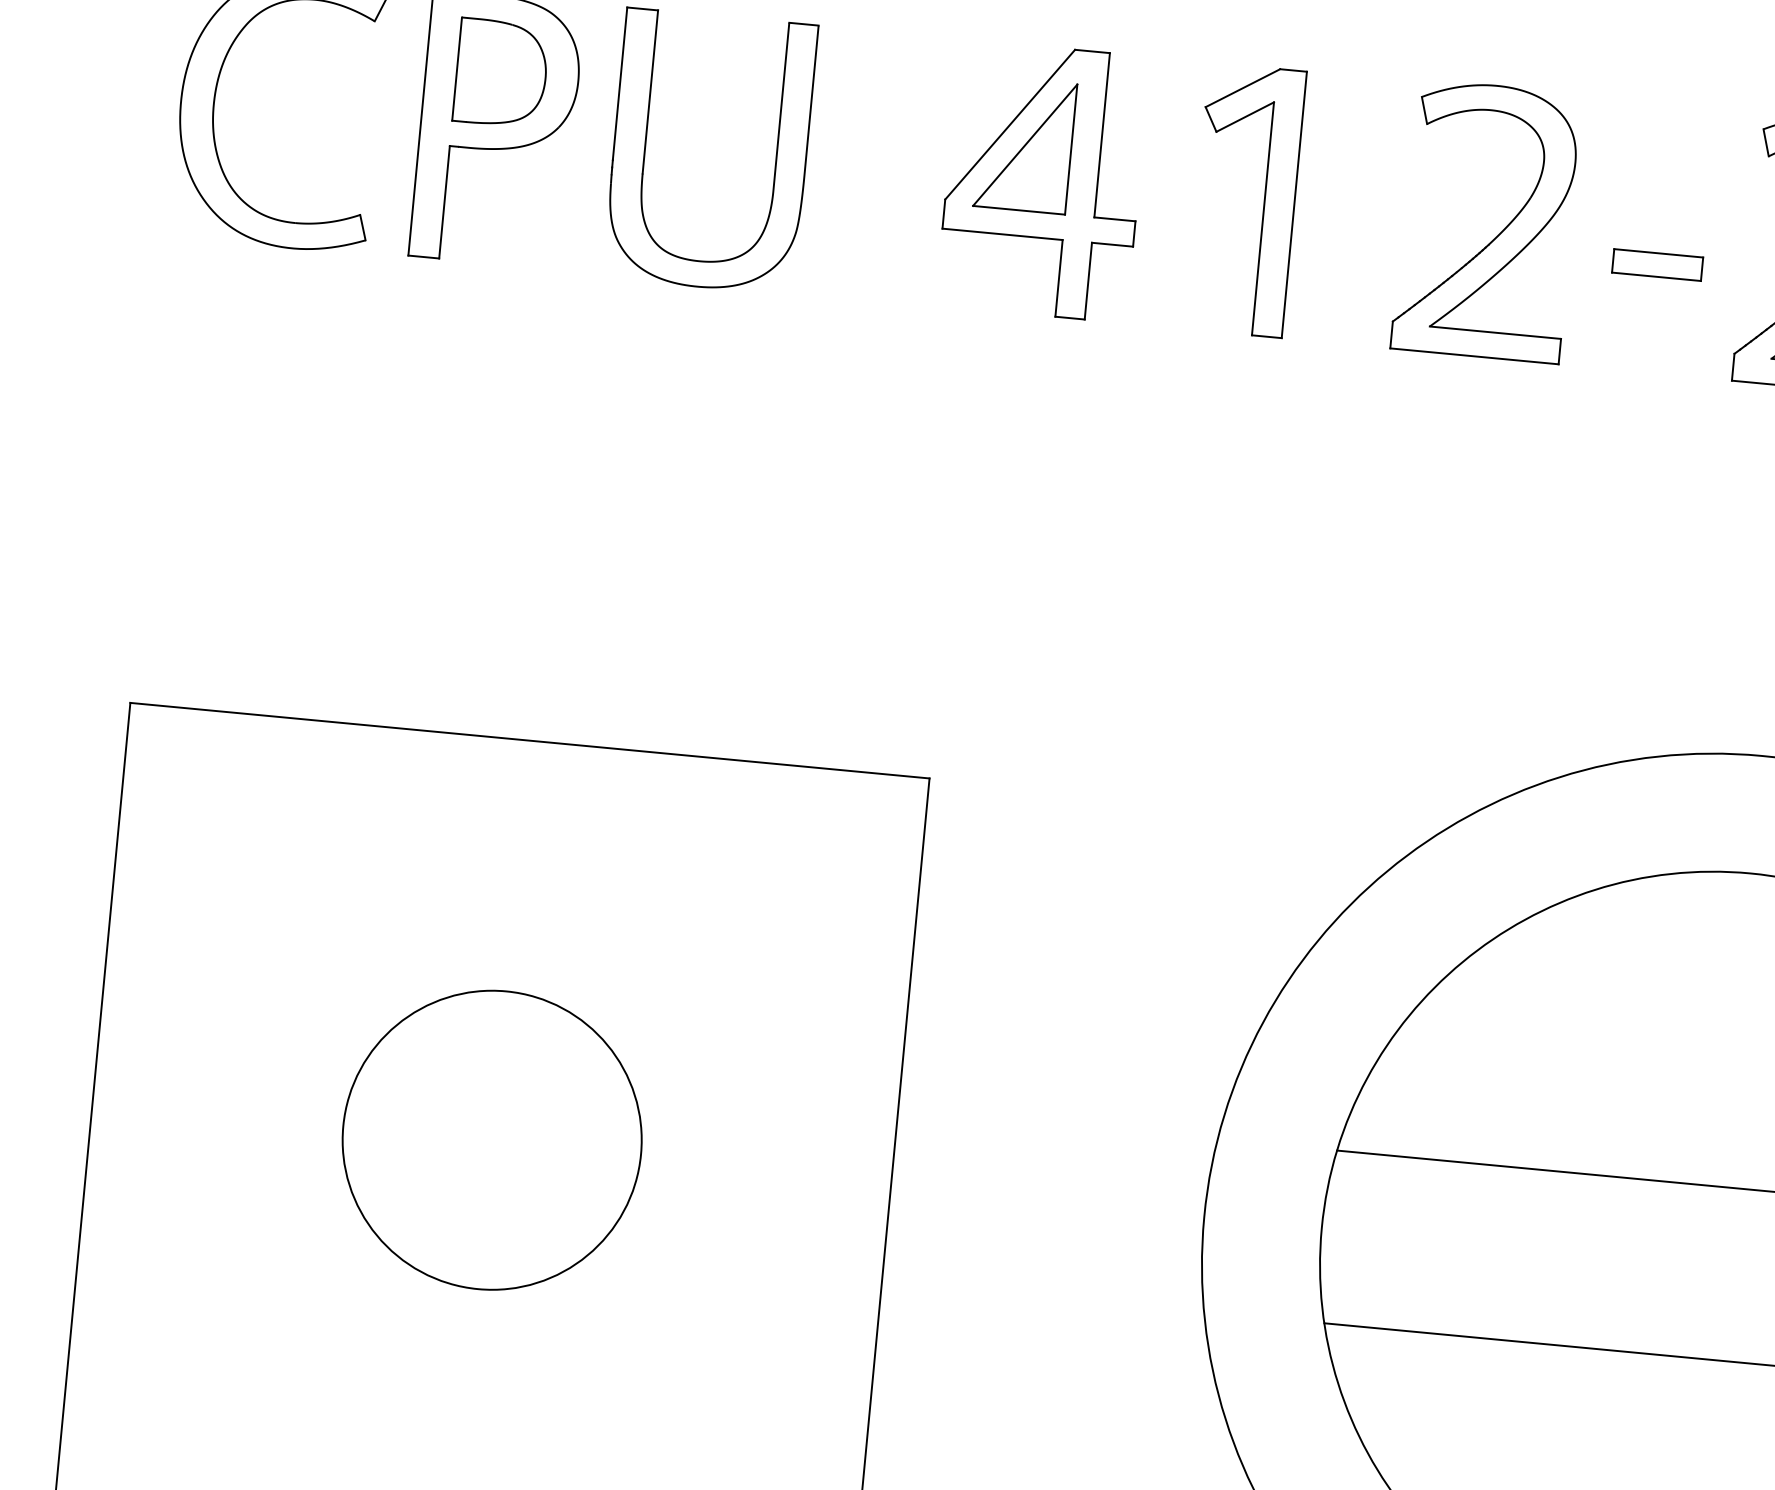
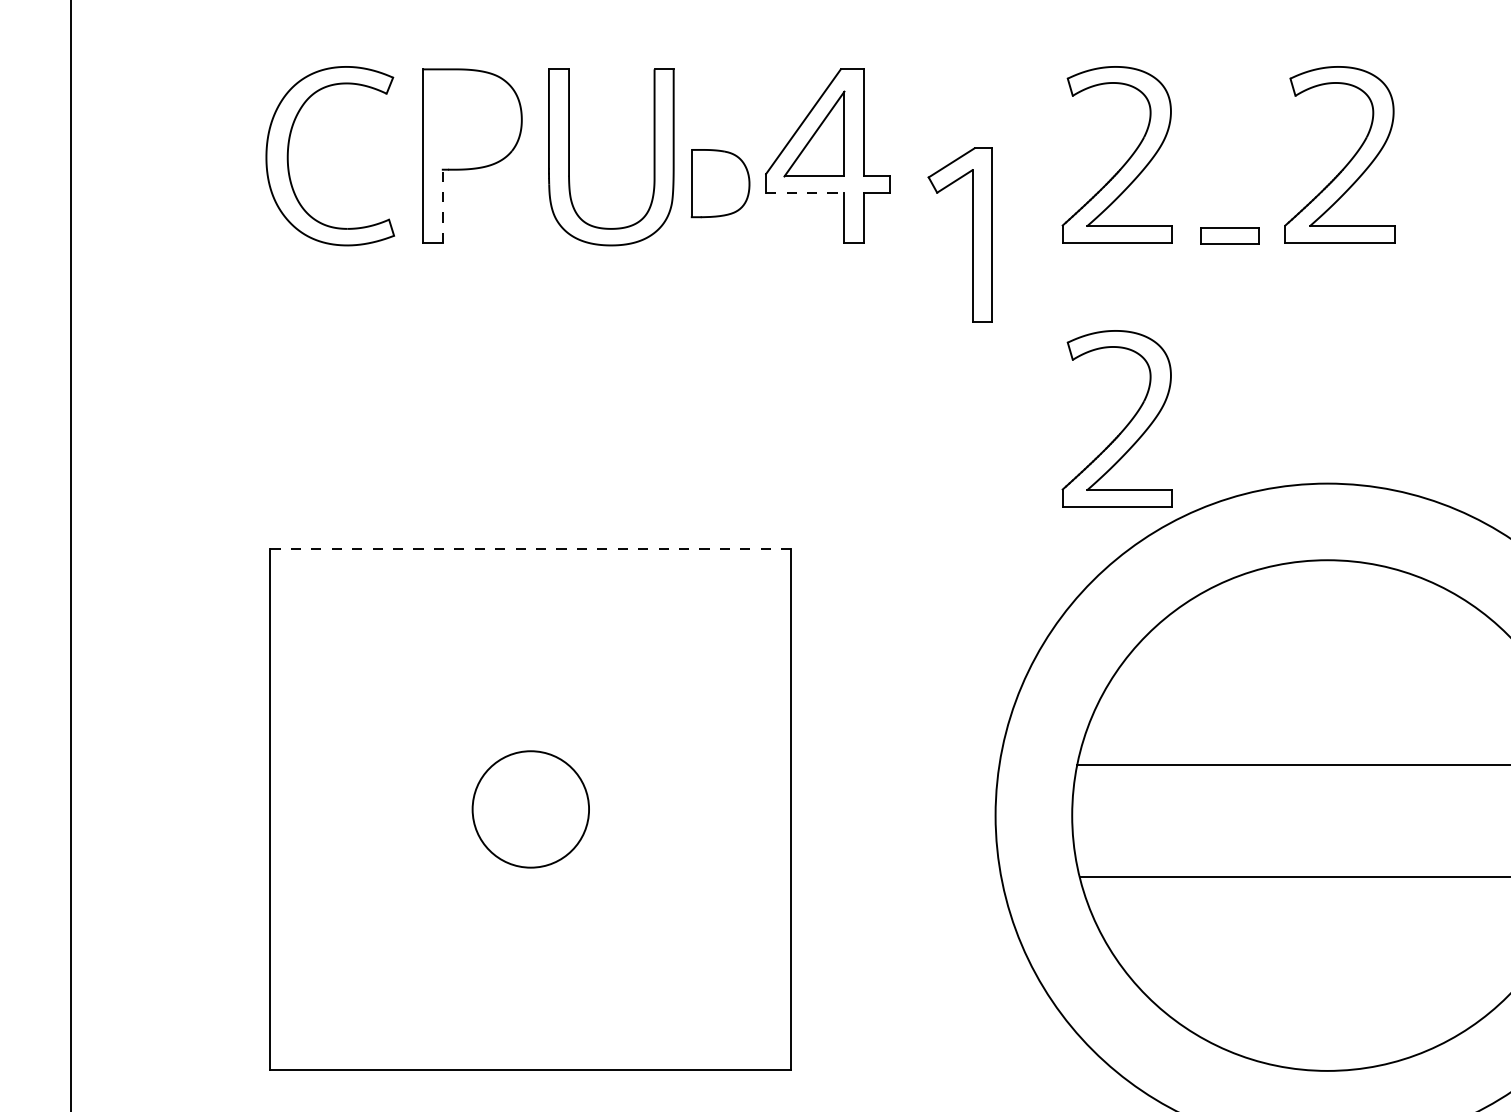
part: (501, 73) -> (720, 183), moved
part: (1264, 201) -> (972, 234), moved
line: (444, 202) -> (442, 206), solid -> dashed
line: (1002, 235) -> (805, 193), solid -> dashed
part: (1656, 264) -> (1229, 235), moved
part: (1461, 636) -> (1126, 424), added
line: (530, 741) -> (531, 549), solid -> dashed
circle: (491, 1140) -> (530, 809), size x0.6

